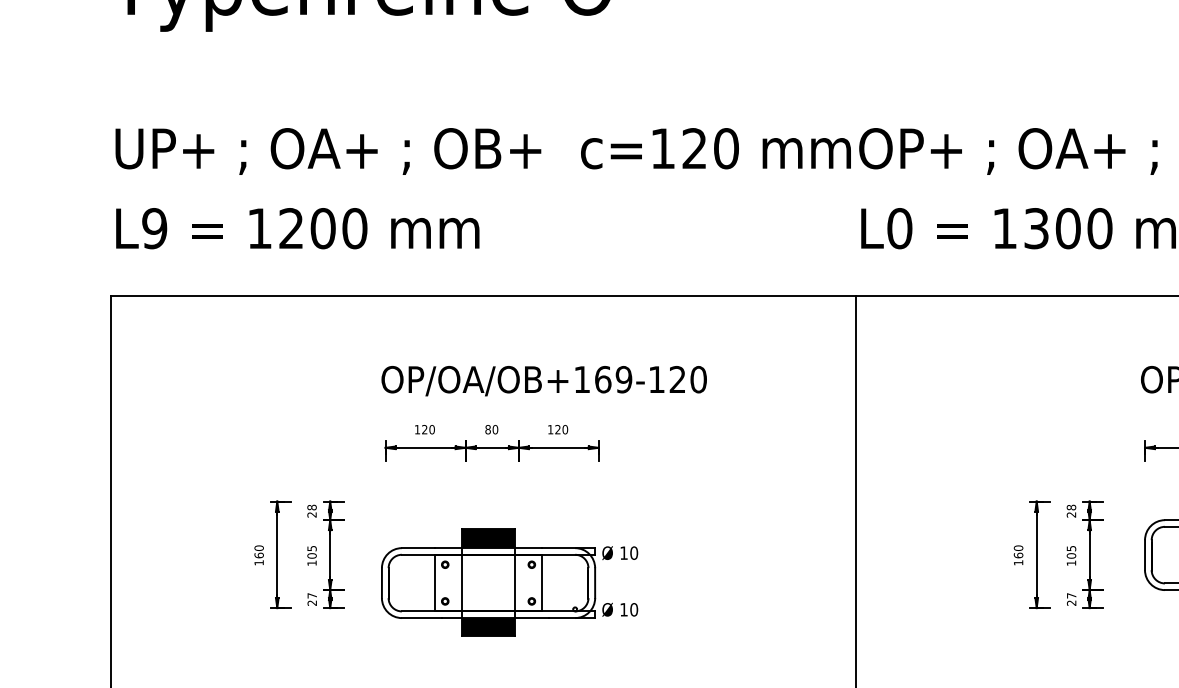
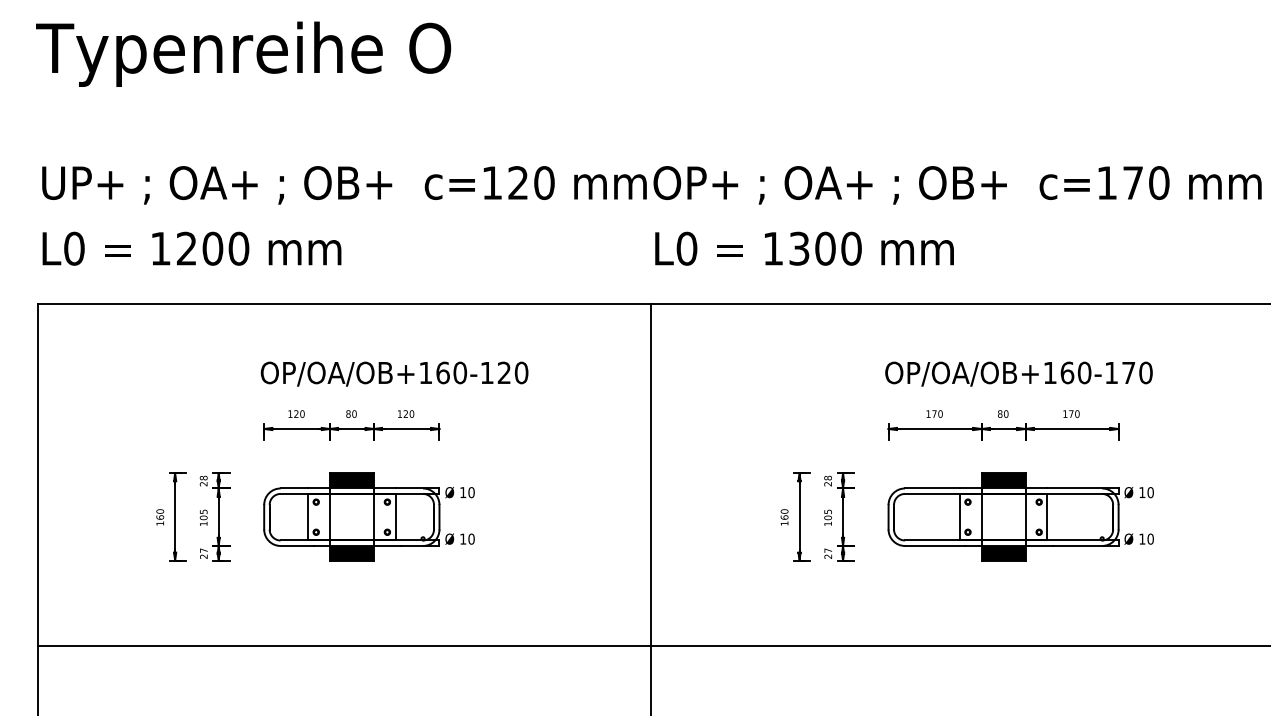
text: (154, 228) -> (74, 248), L9 -> L0
text: (624, 379) -> (460, 372), OP/OA/OB+169-120 -> OP/OA/OB+160-120
part: (508, 582) -> (368, 516), moved

